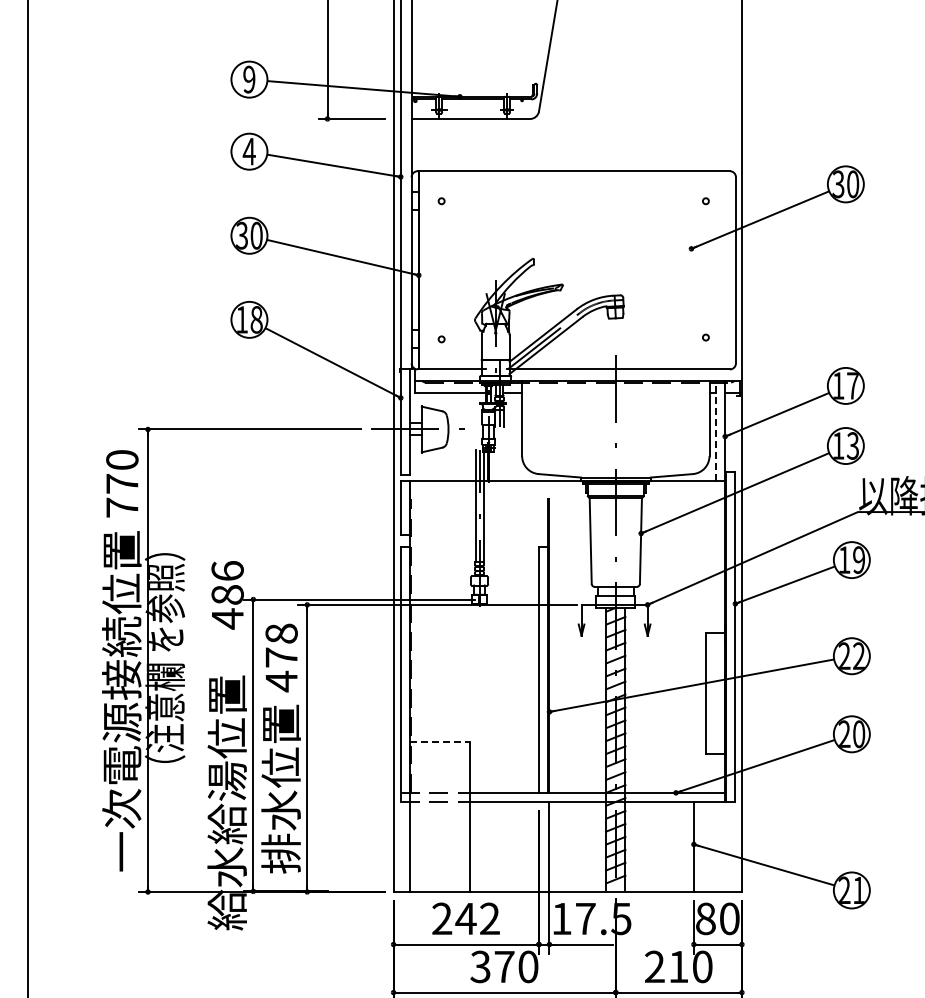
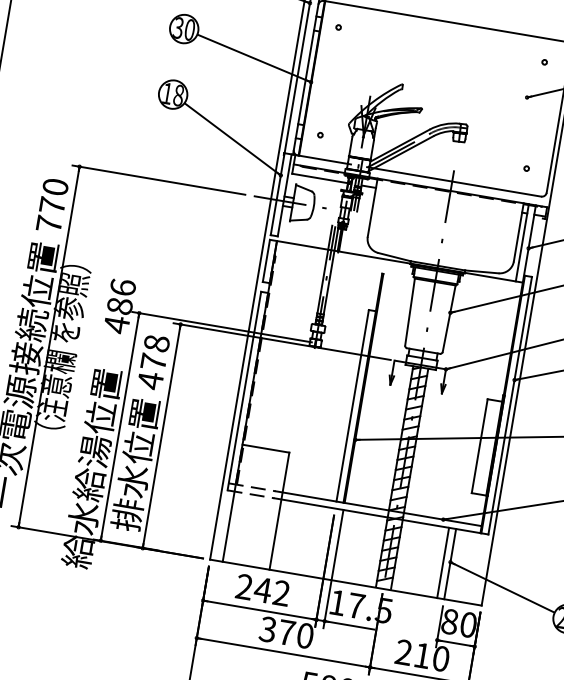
line: (716, 430) -> (522, 242), dashed -> solid
line: (440, 741) -> (266, 448), dashed -> solid
line: (684, 846) -> (442, 562), added

